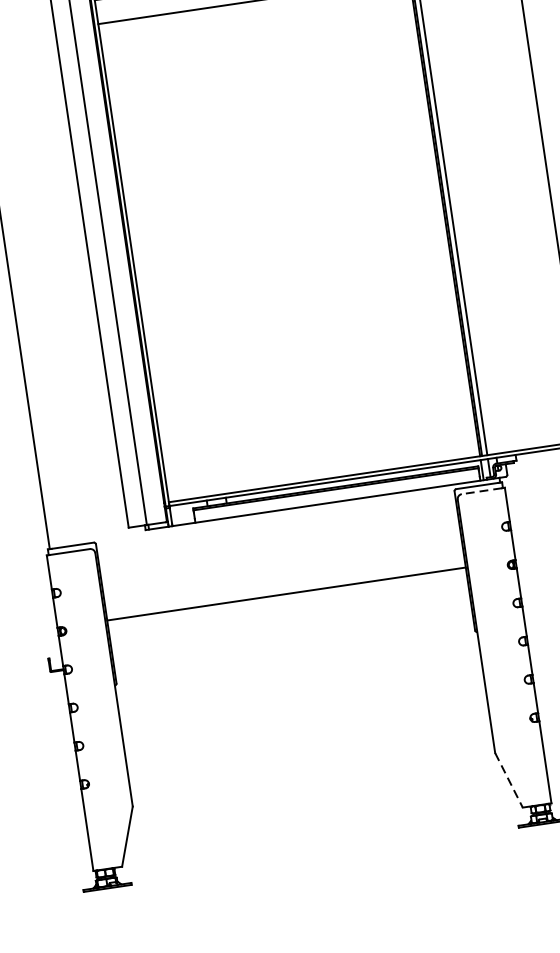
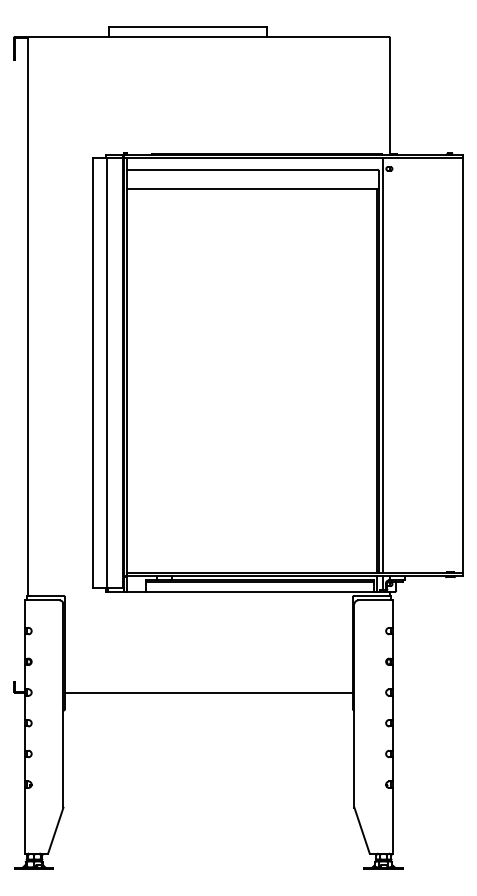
line: (480, 491) -> (373, 600), dashed -> solid
line: (285, 594) -> (208, 692), moved
line: (509, 781) -> (362, 831), dashed -> solid

